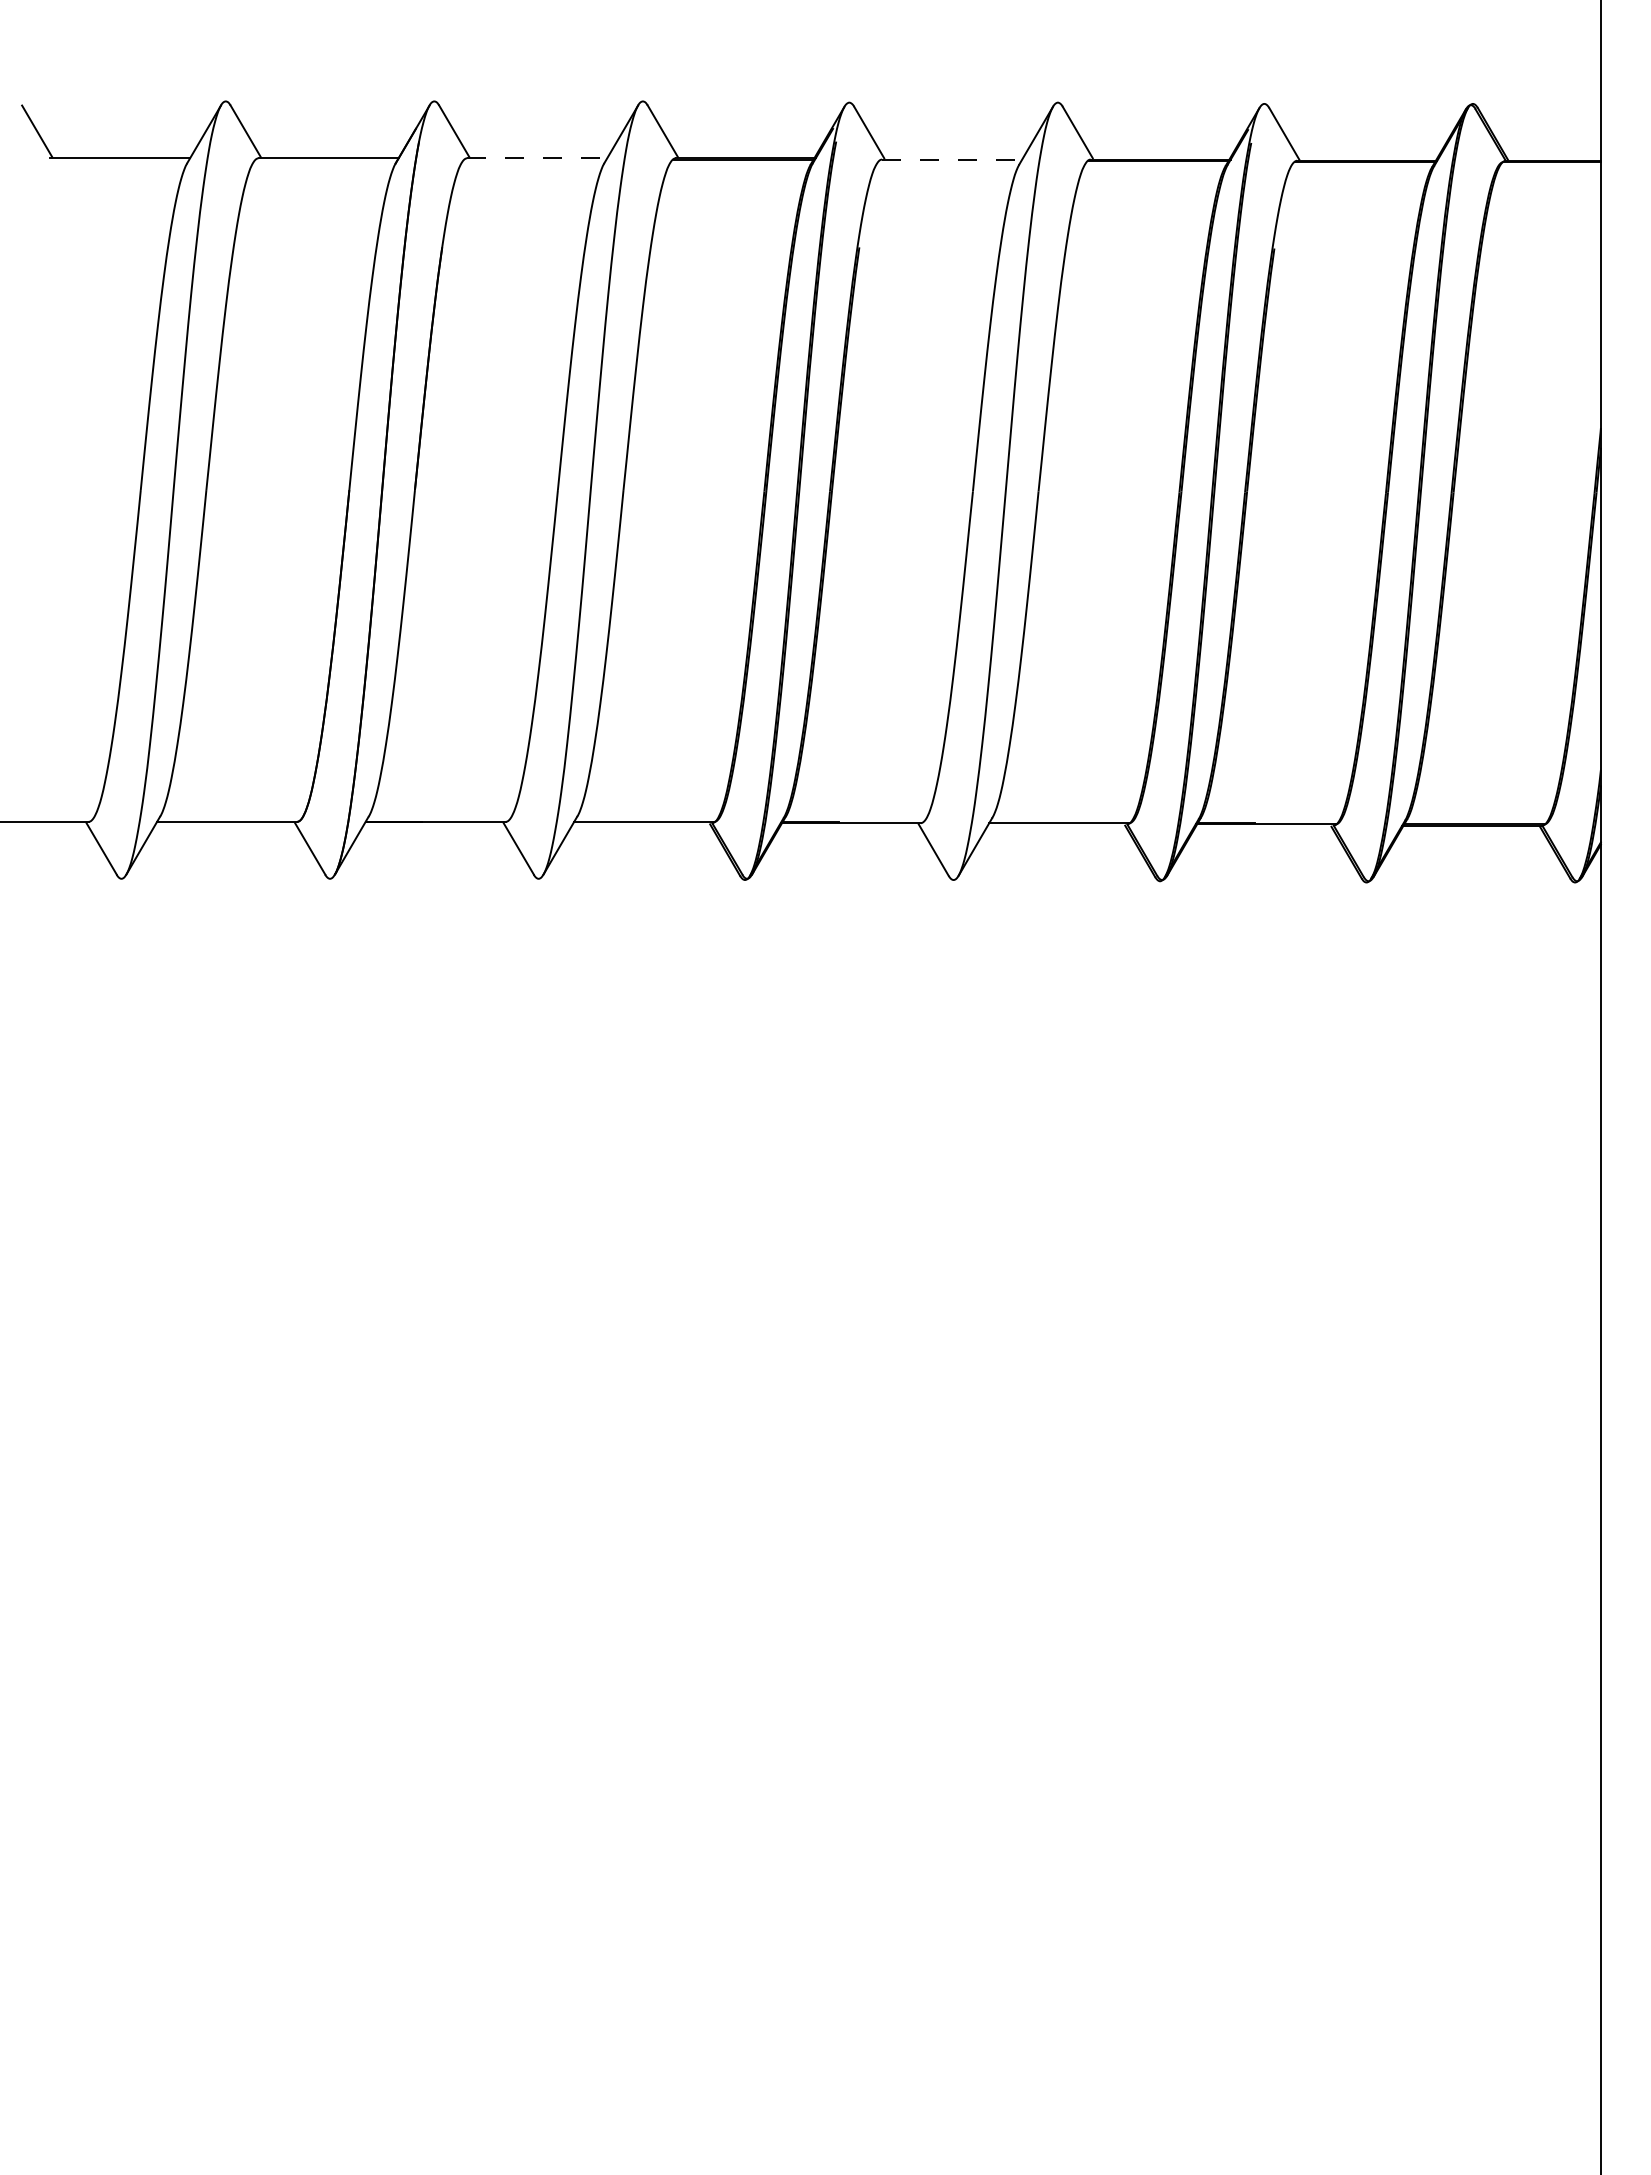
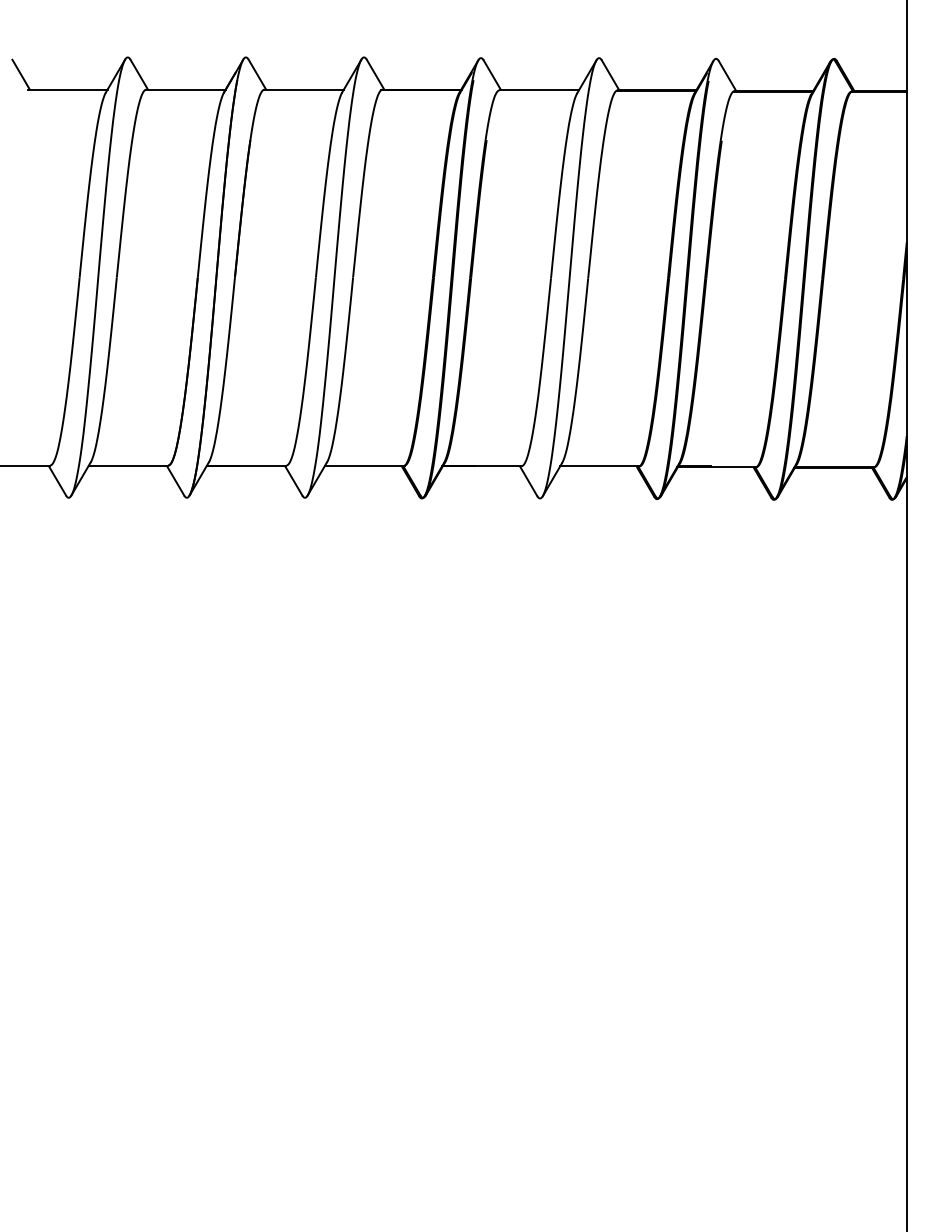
line: (537, 158) -> (304, 89), dashed -> solid
line: (952, 159) -> (539, 90), dashed -> solid

